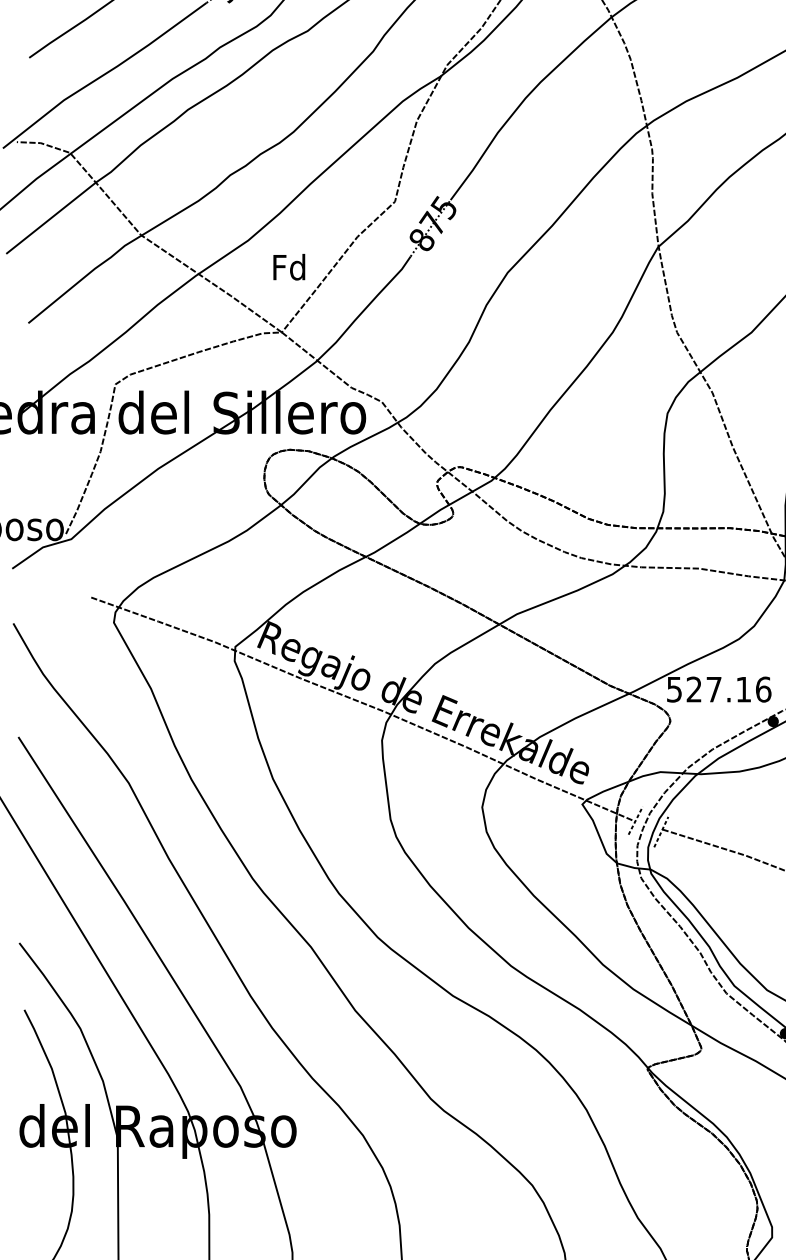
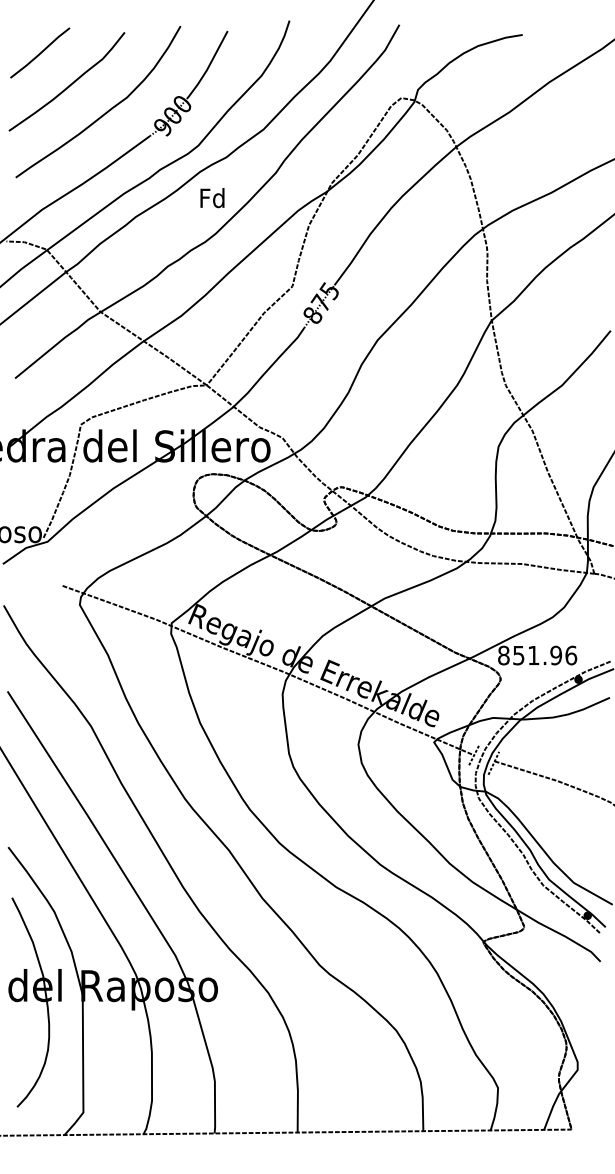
text: (289, 267) -> (212, 198), moved
text: (709, 689) -> (530, 655), 527.16 -> 851.96

